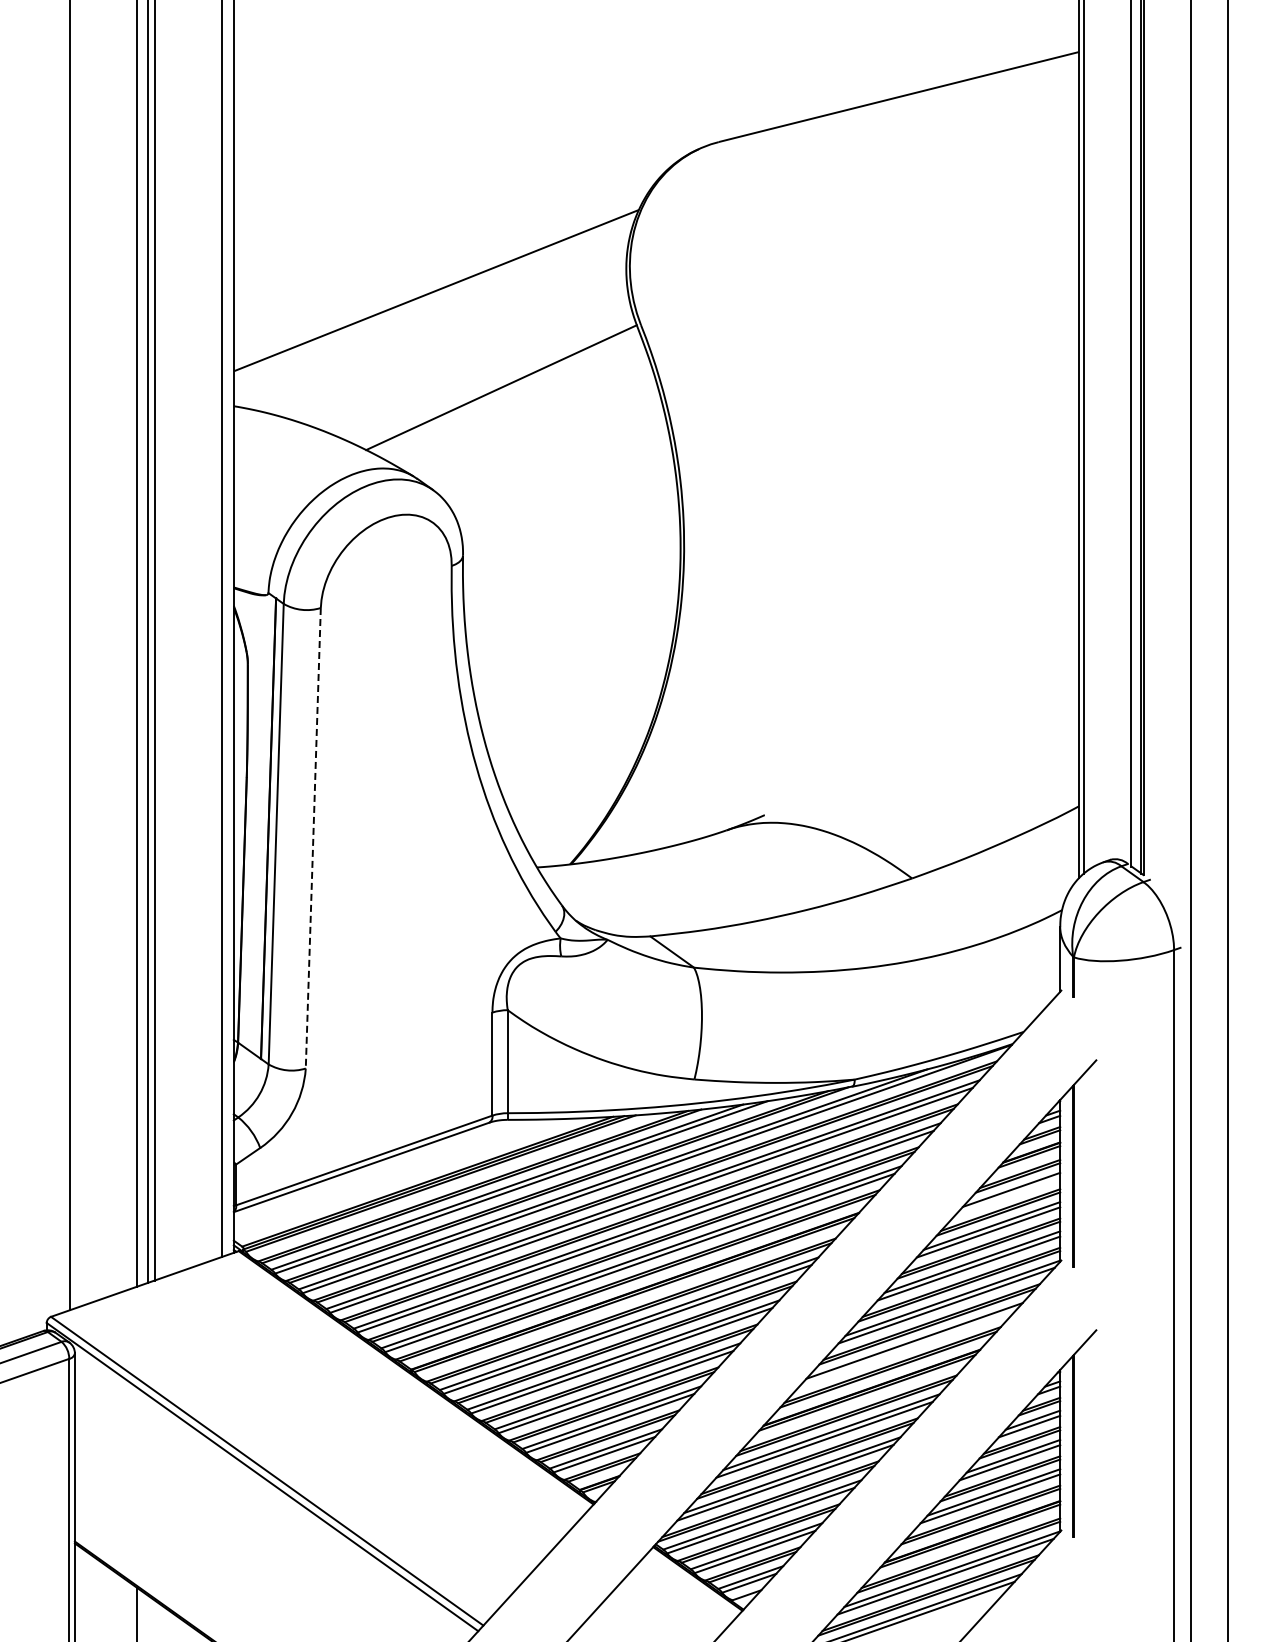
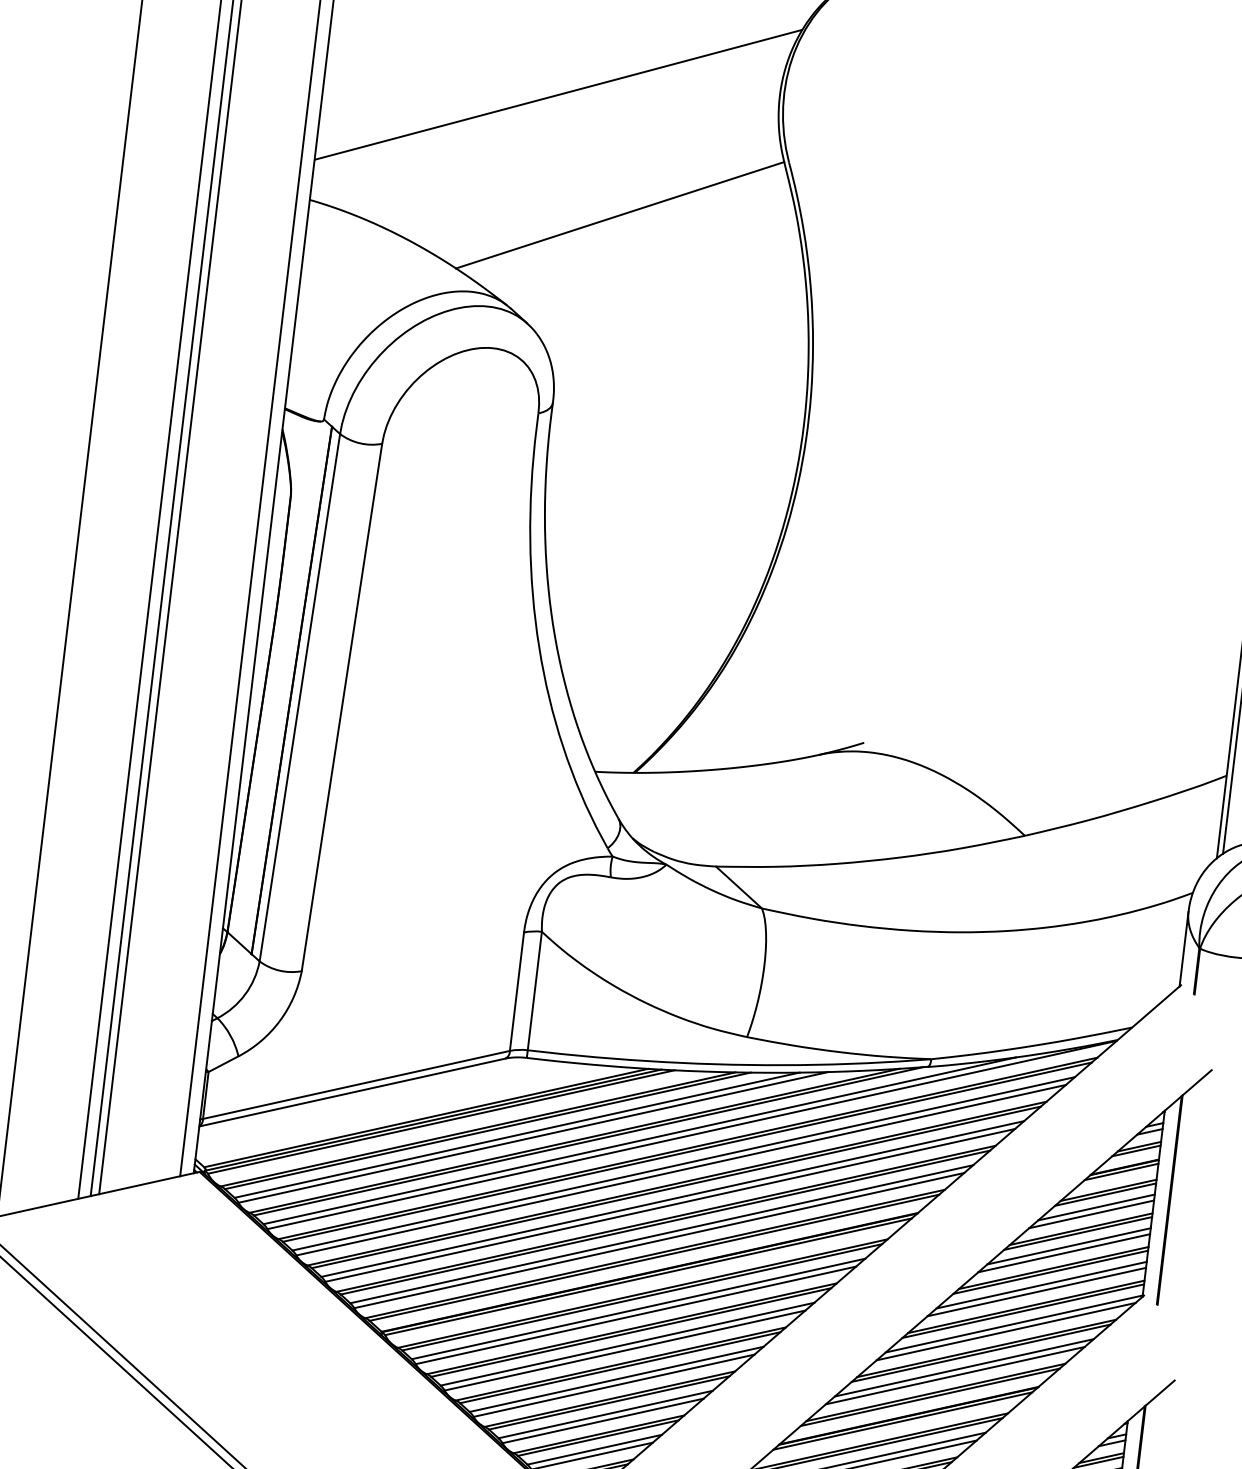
line: (313, 838) -> (342, 707), dashed -> solid
line: (1007, 1196) -> (1090, 1214), added
line: (907, 1348) -> (955, 1375), added

